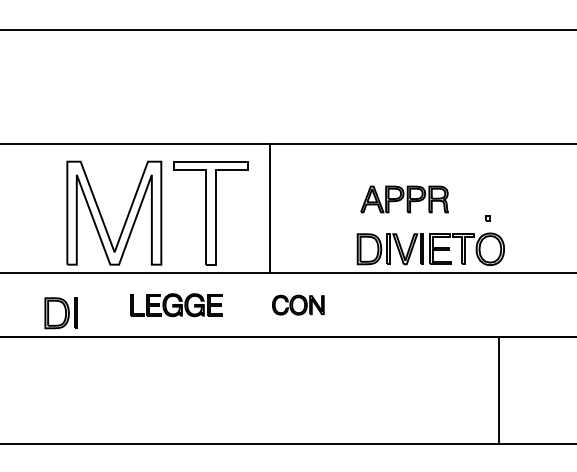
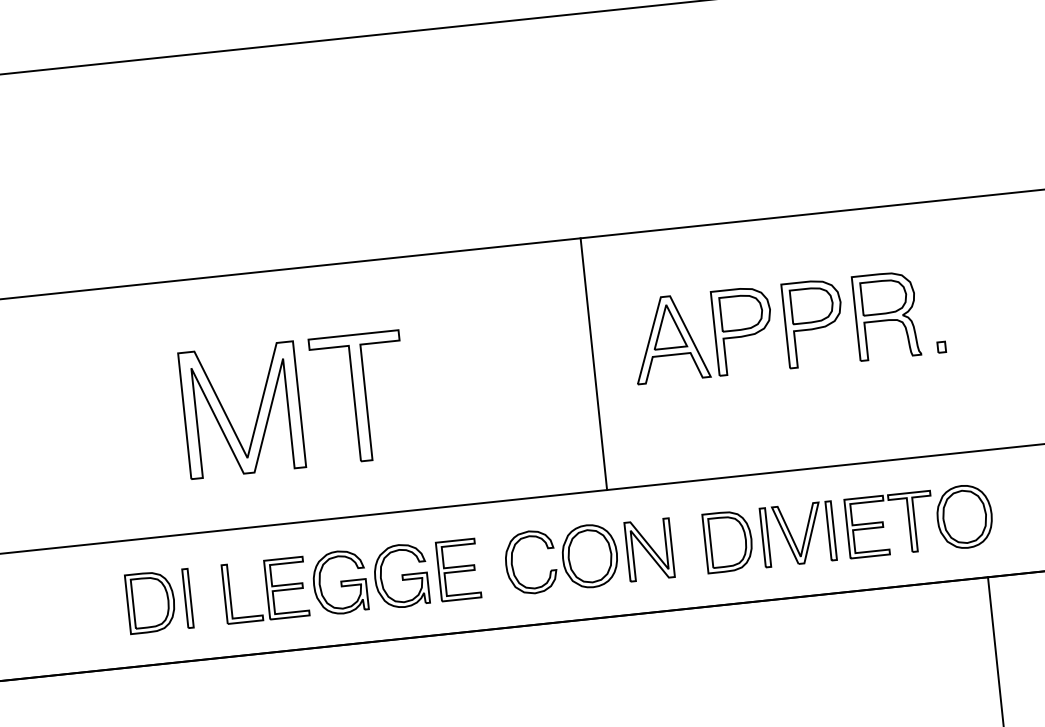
part: (404, 199) -> (775, 327), size x1.67
line: (269, 207) -> (592, 362), moved
part: (157, 212) -> (294, 403), size x0.62
part: (430, 248) -> (847, 527), moved
part: (176, 304) -> (350, 579), size x1.43
part: (298, 304) -> (589, 554), size x1.67
part: (60, 313) -> (157, 602), moved

